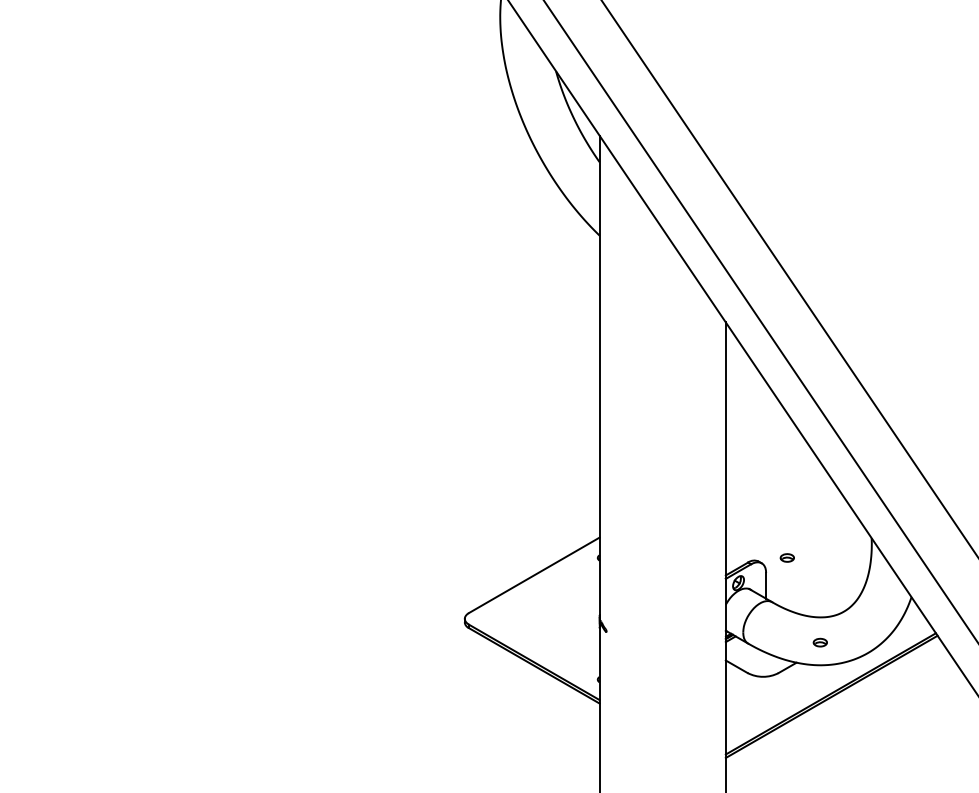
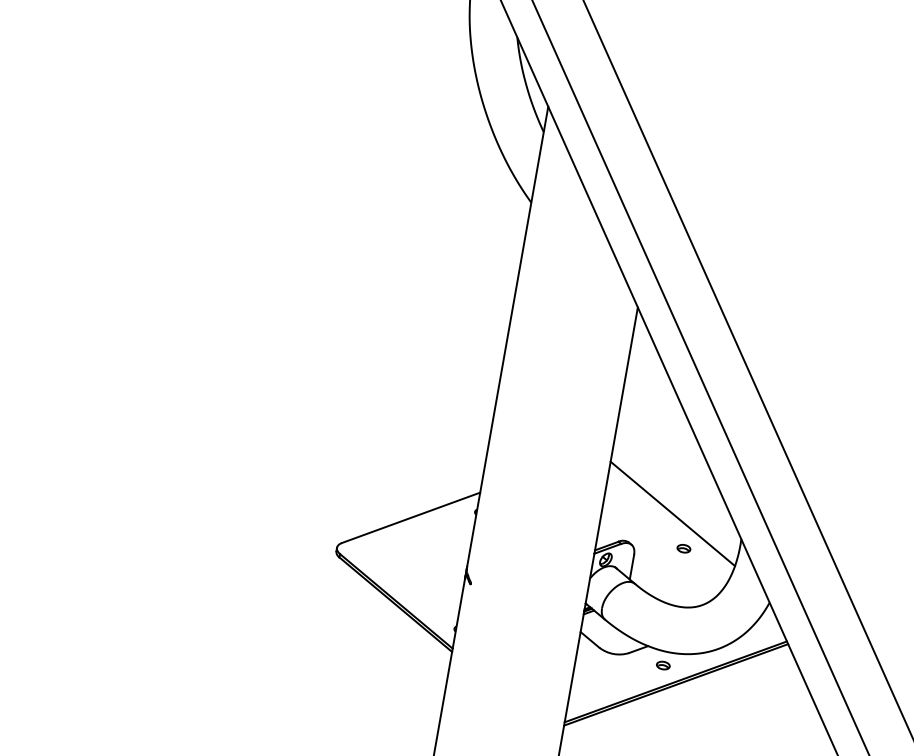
line: (797, 524) -> (672, 513), added
part: (786, 557) -> (683, 548), moved
part: (819, 642) -> (662, 665), moved

